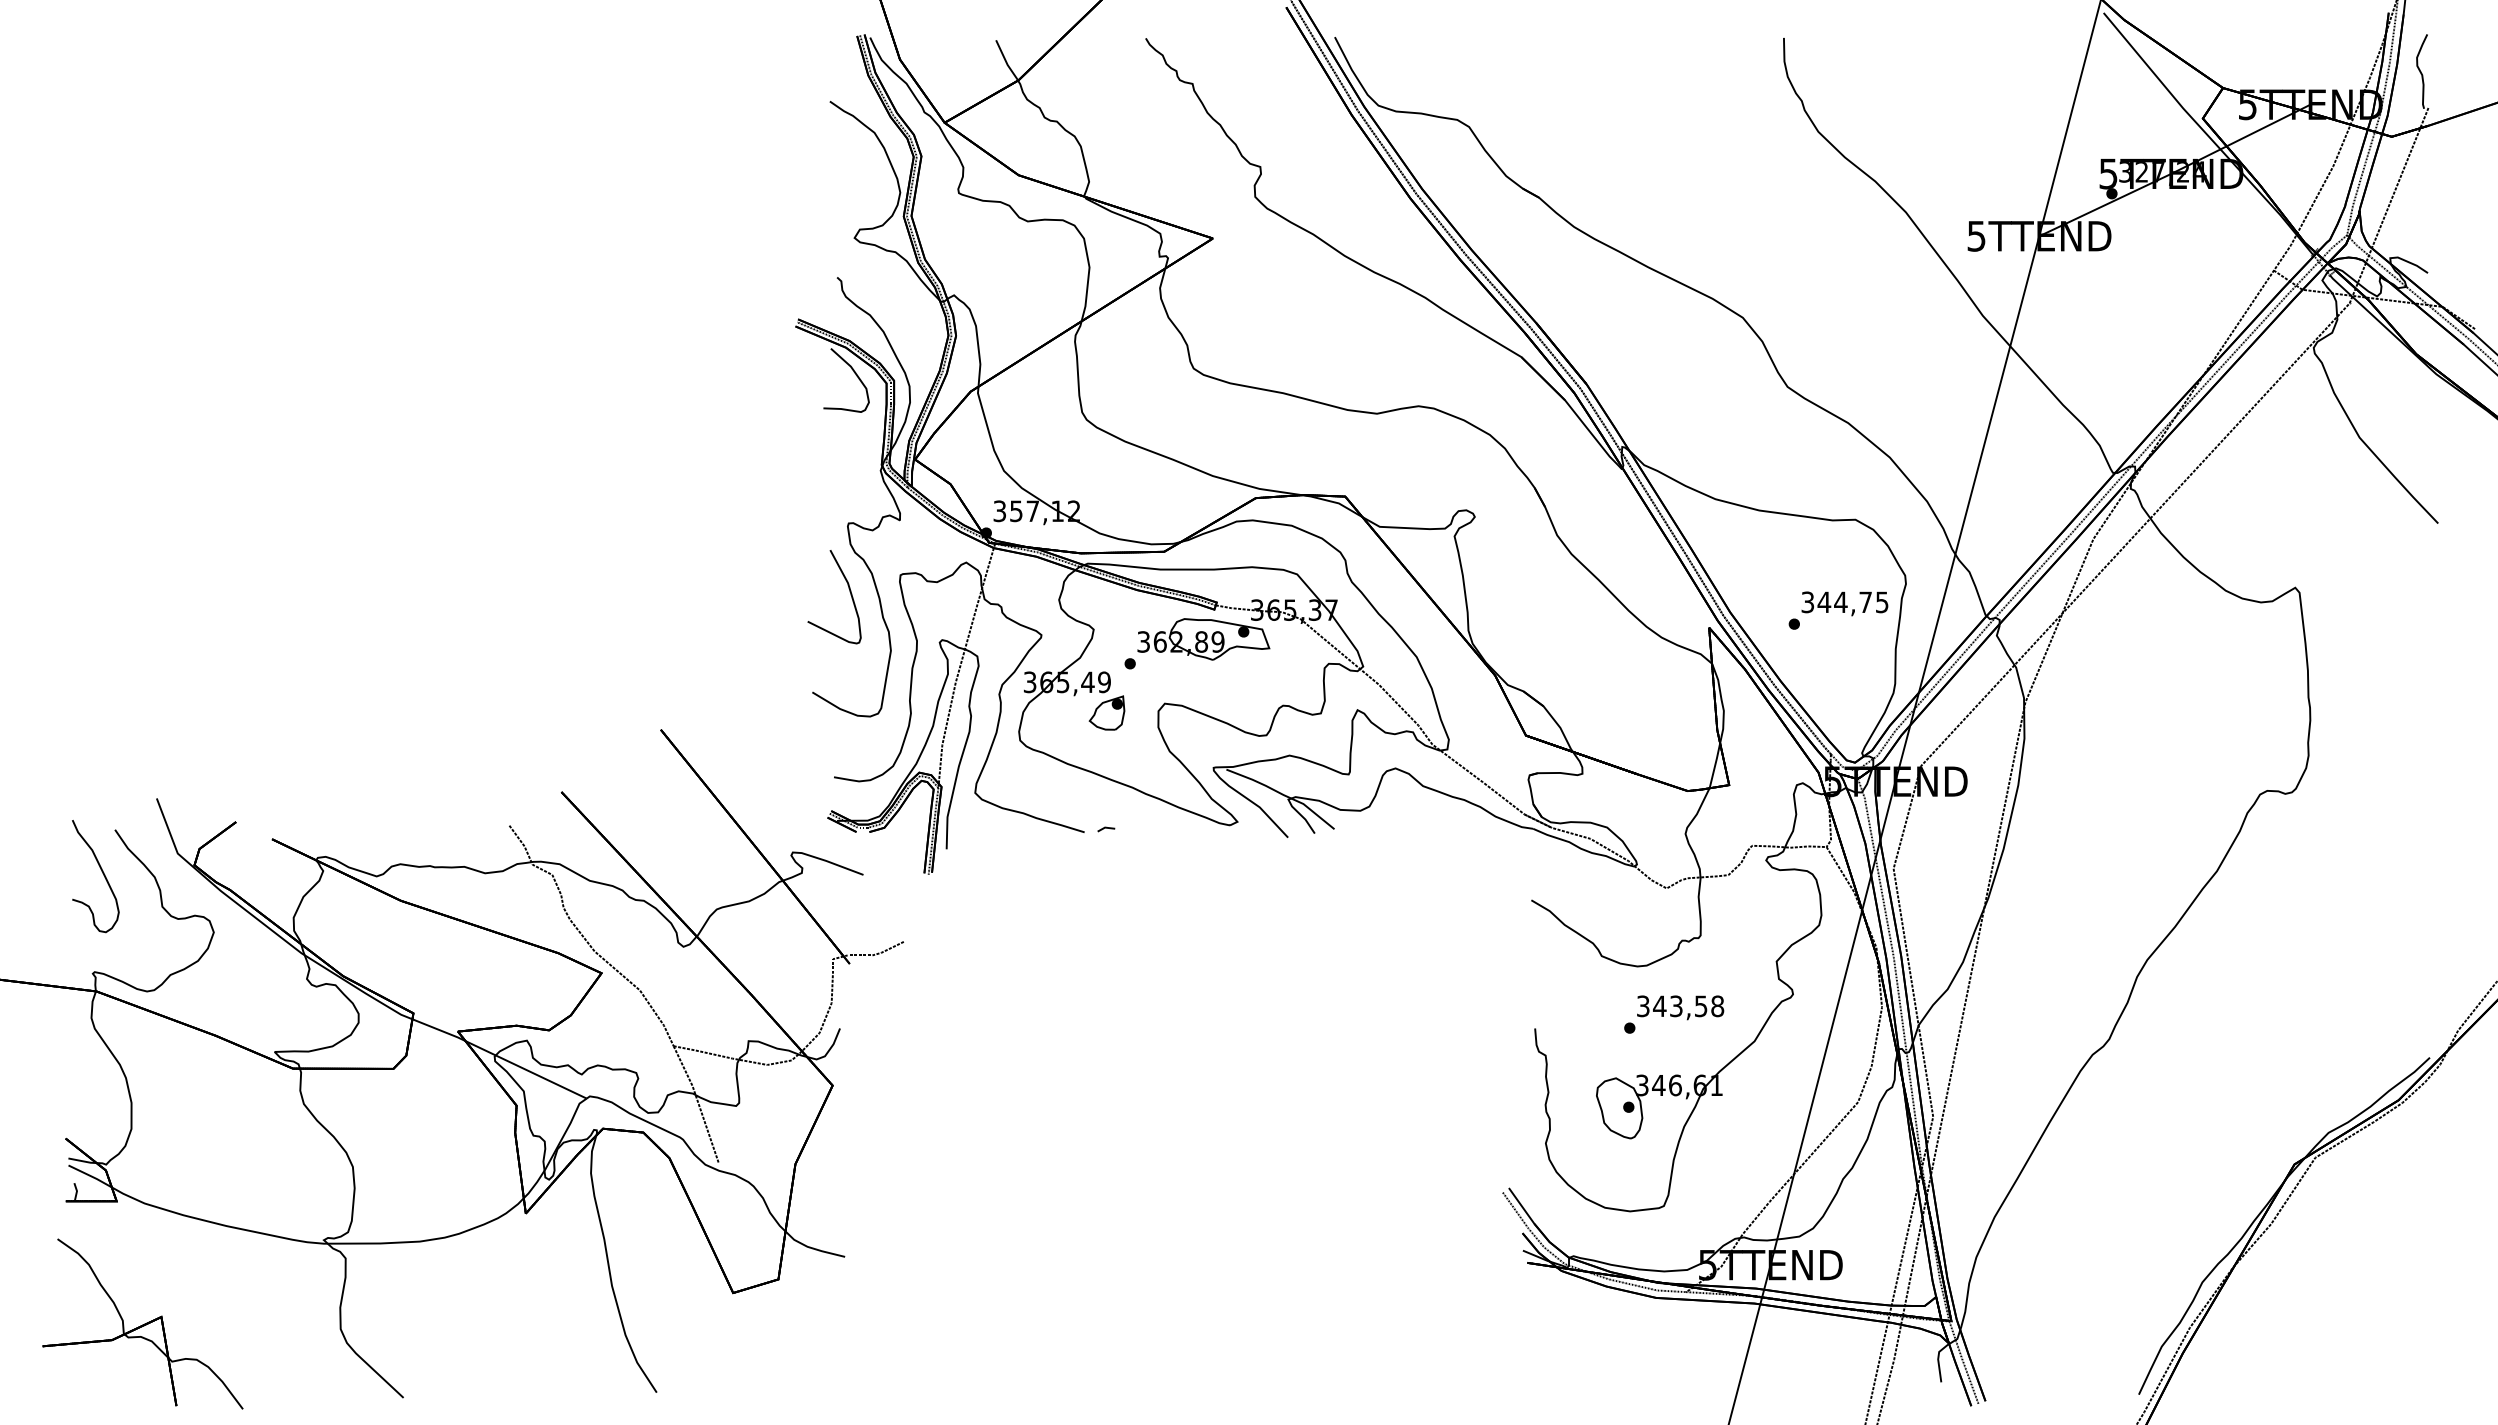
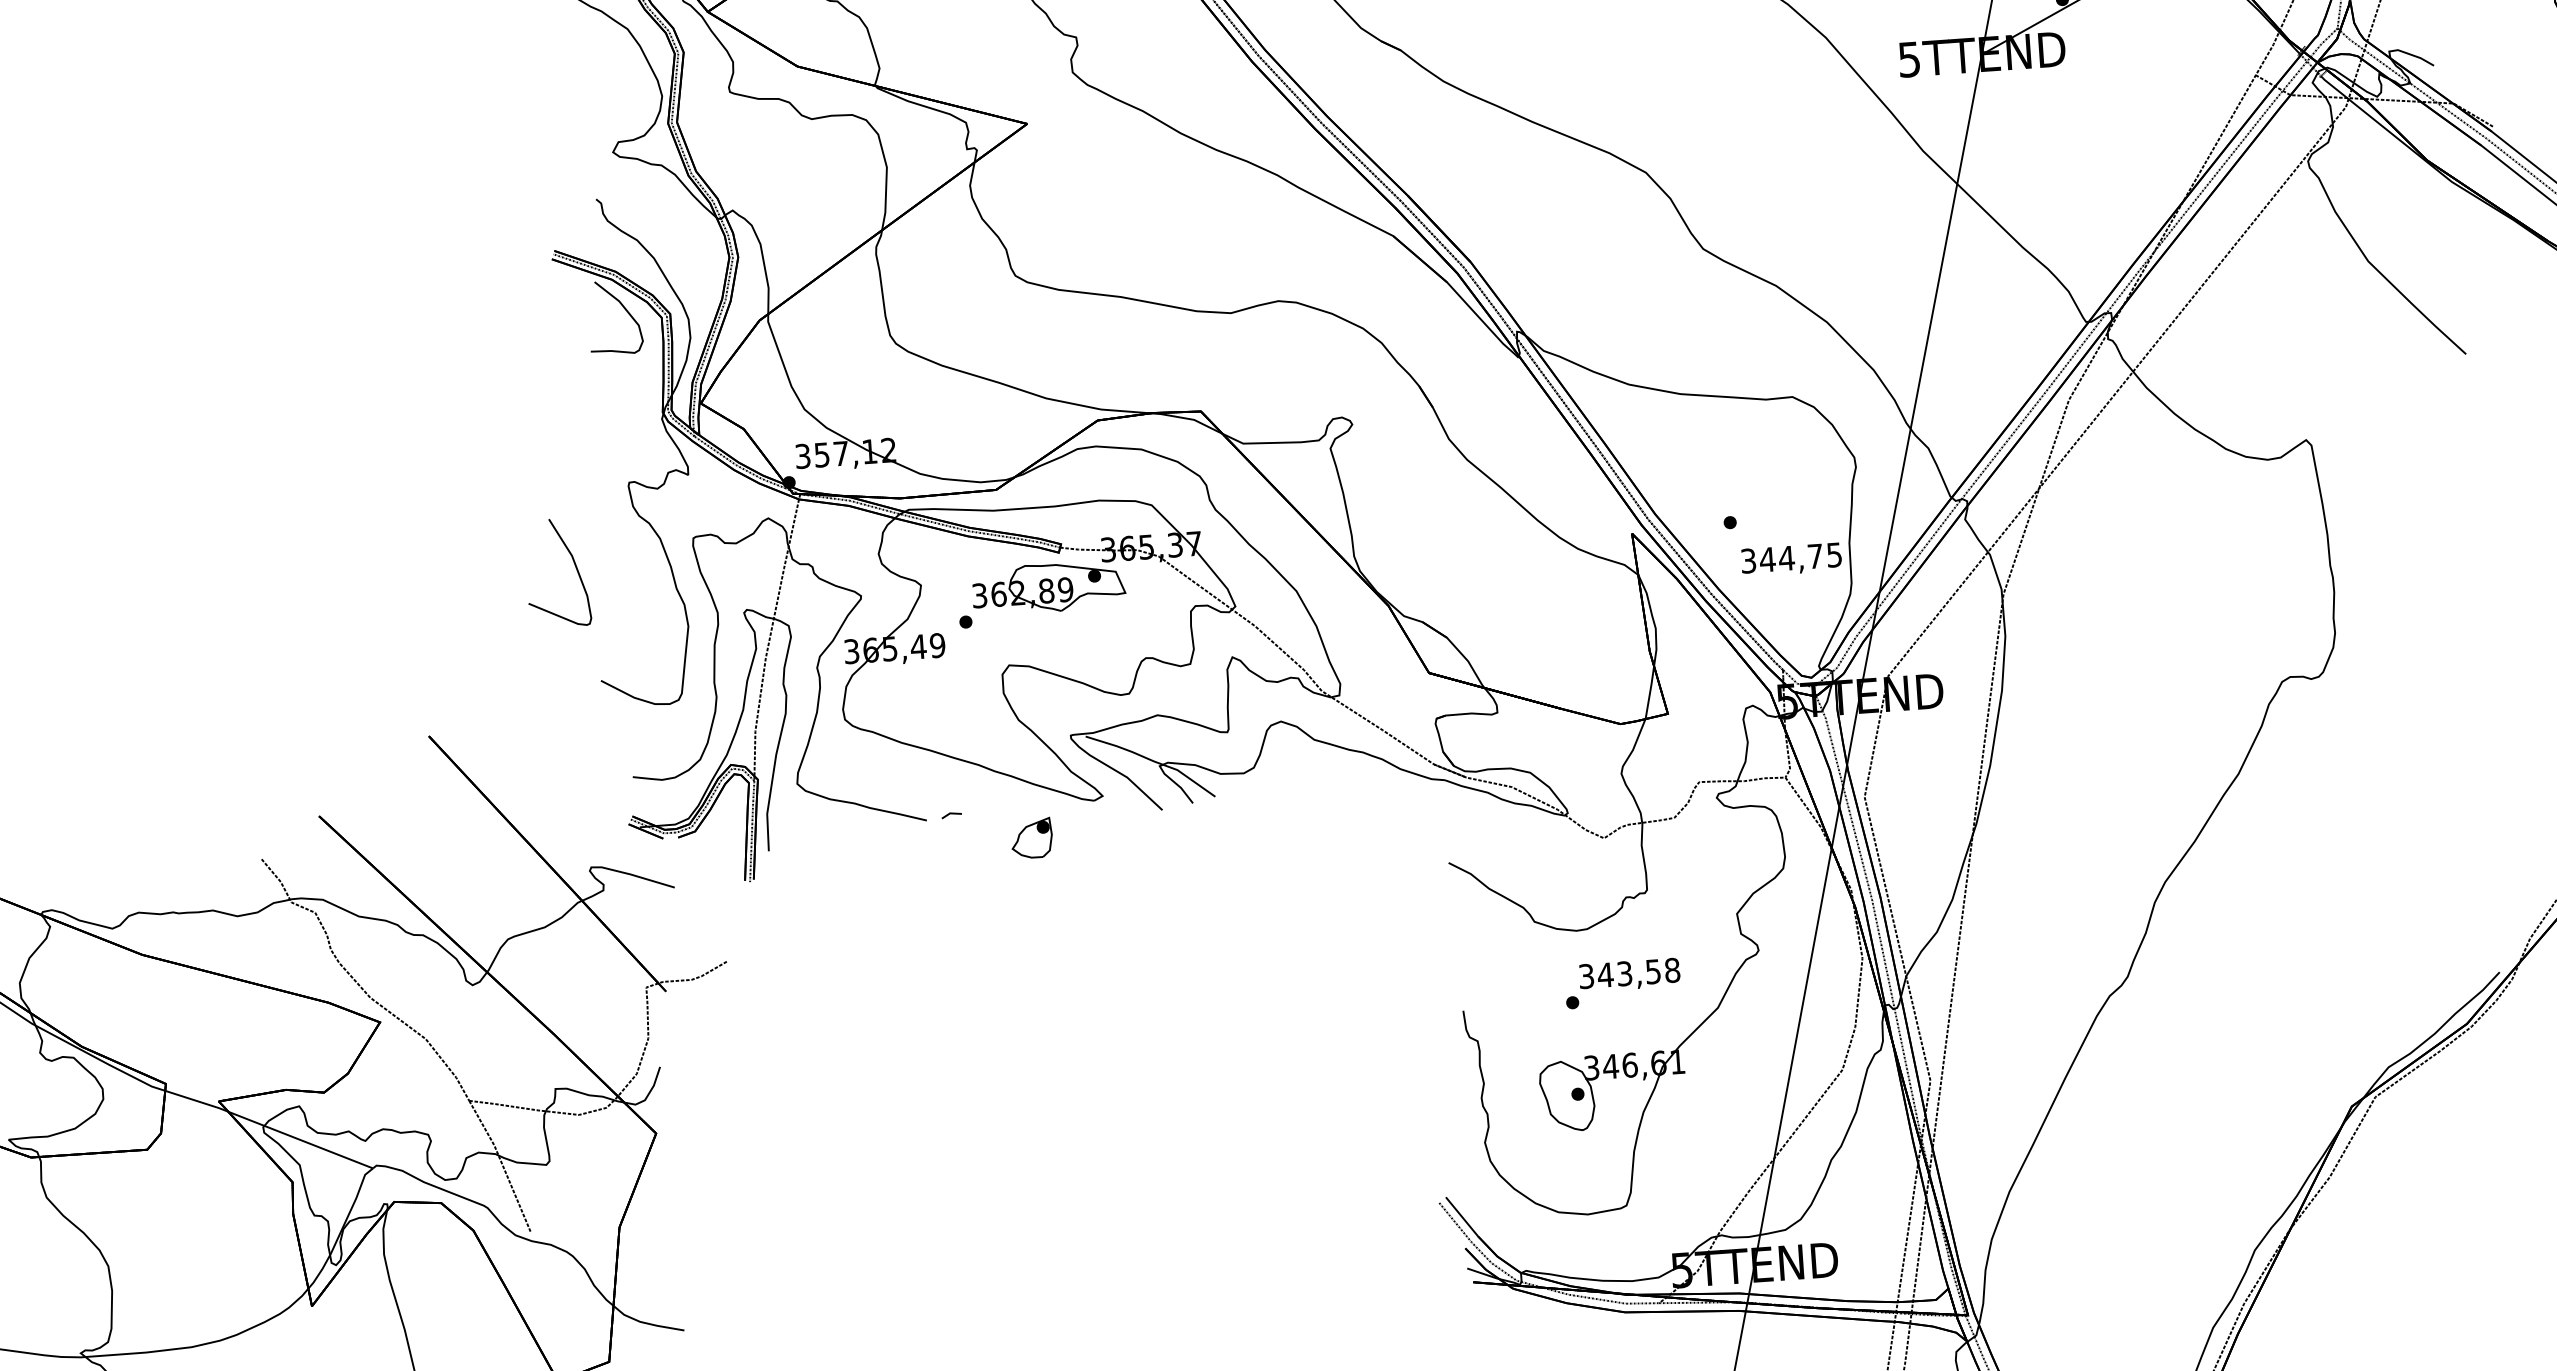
curve: (849, 592) -> (574, 566), moved
text: (1844, 603) -> (1791, 559), moved
part: (1106, 712) -> (1031, 837), moved

